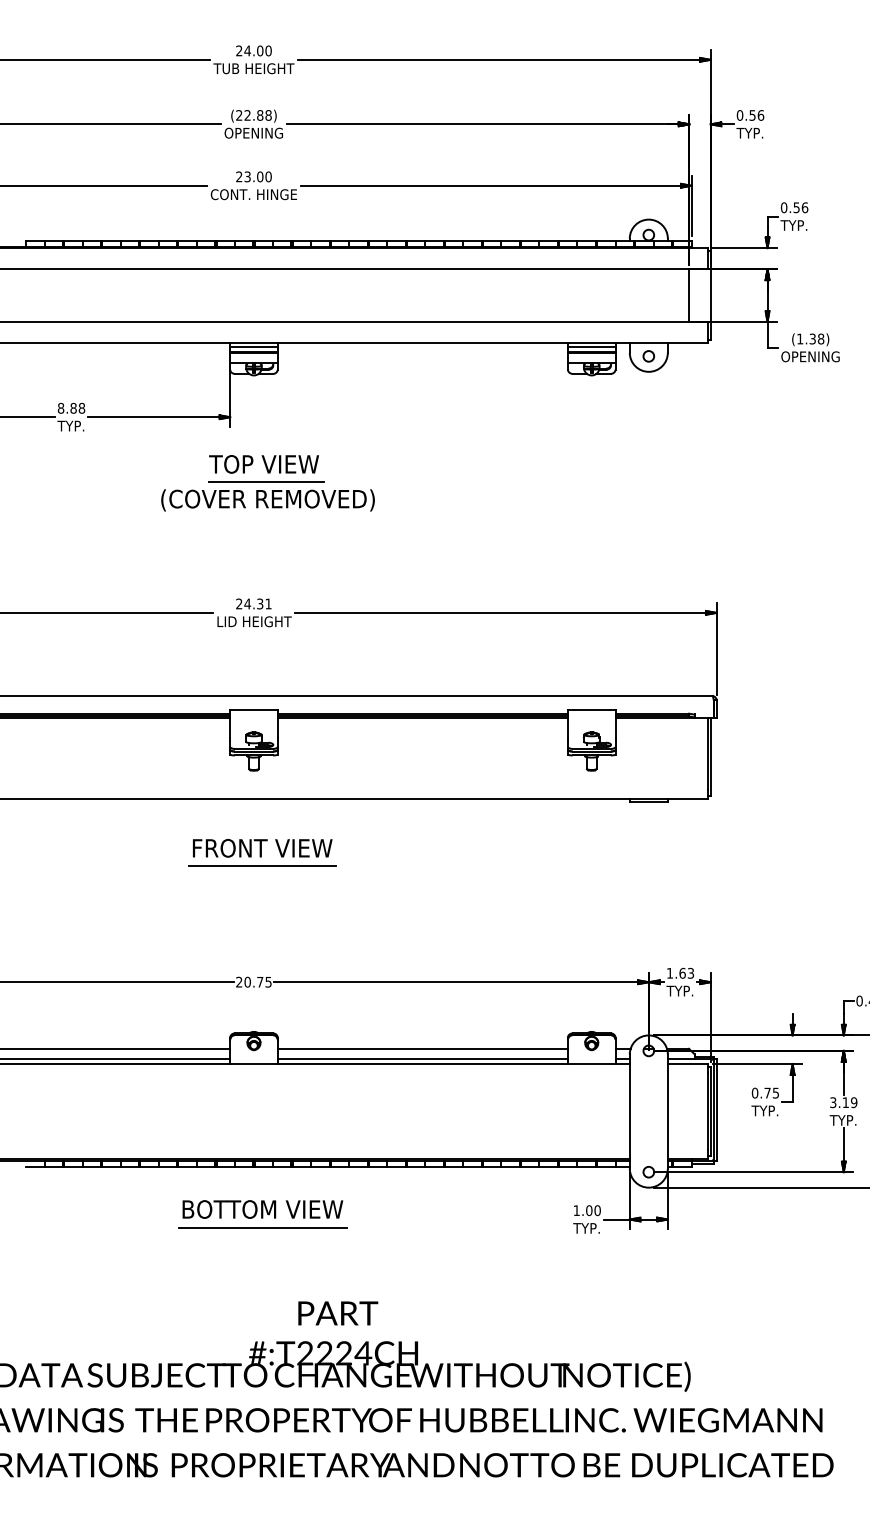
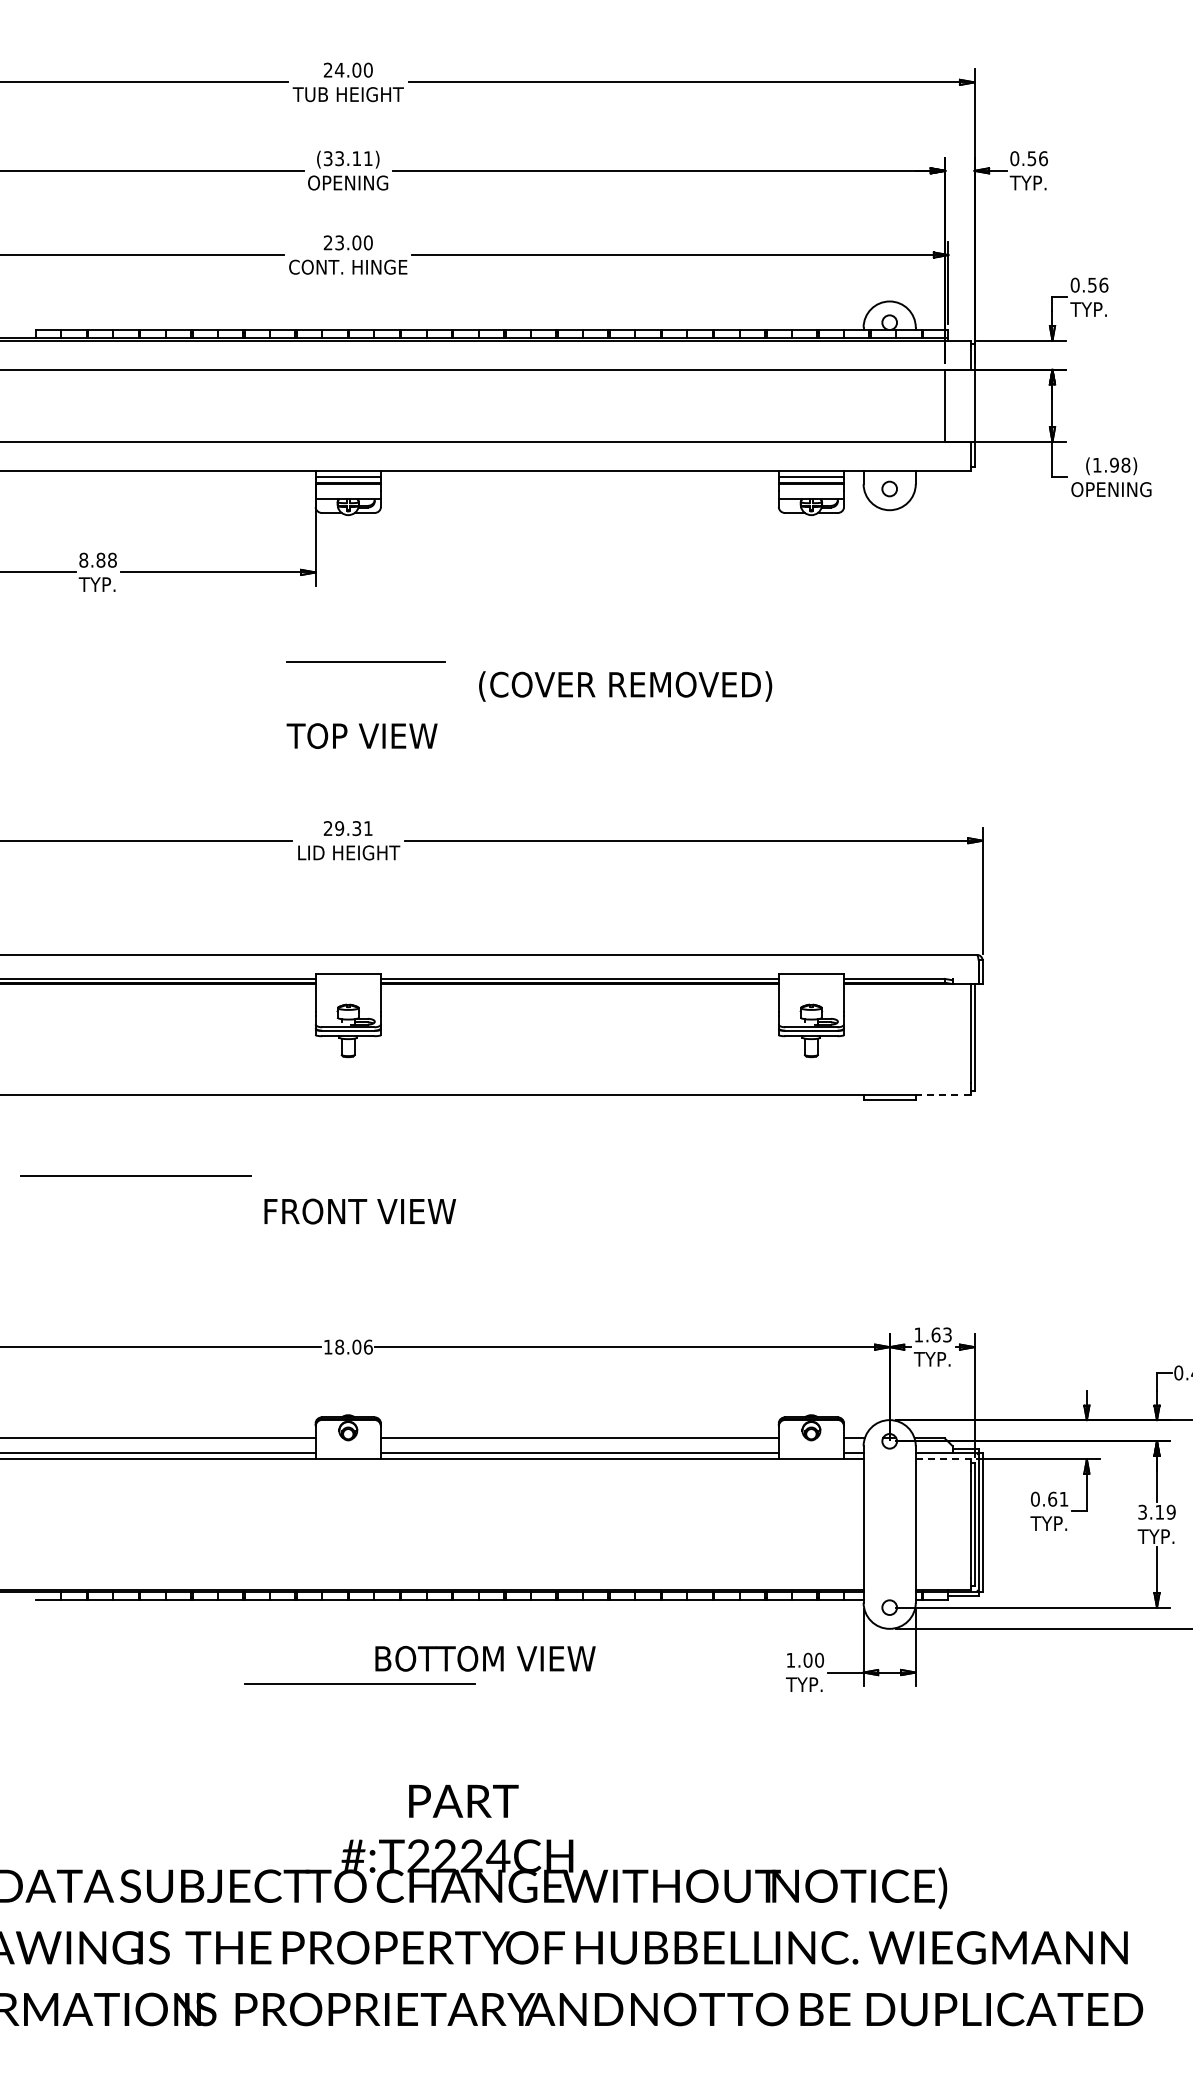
text: (254, 115) -> (348, 158), (22.88) -> (33.11)
text: (812, 338) -> (1114, 464), (1.38) -> (1.98)
text: (263, 463) -> (361, 735), moved
text: (267, 500) -> (625, 686), moved
text: (247, 603) -> (339, 828), 24.31 -> 29.31
line: (687, 798) -> (942, 1095), solid -> dashed
text: (262, 848) -> (359, 1211), moved
line: (98, 857) -> (135, 1175), added
line: (262, 866) -> (359, 1188), removed
text: (253, 981) -> (347, 1346), 20.75 -> 18.06
line: (688, 1064) -> (943, 1459), solid -> dashed
text: (771, 1092) -> (1058, 1498), 0.75 -> 0.61
text: (262, 1209) -> (485, 1658), moved

